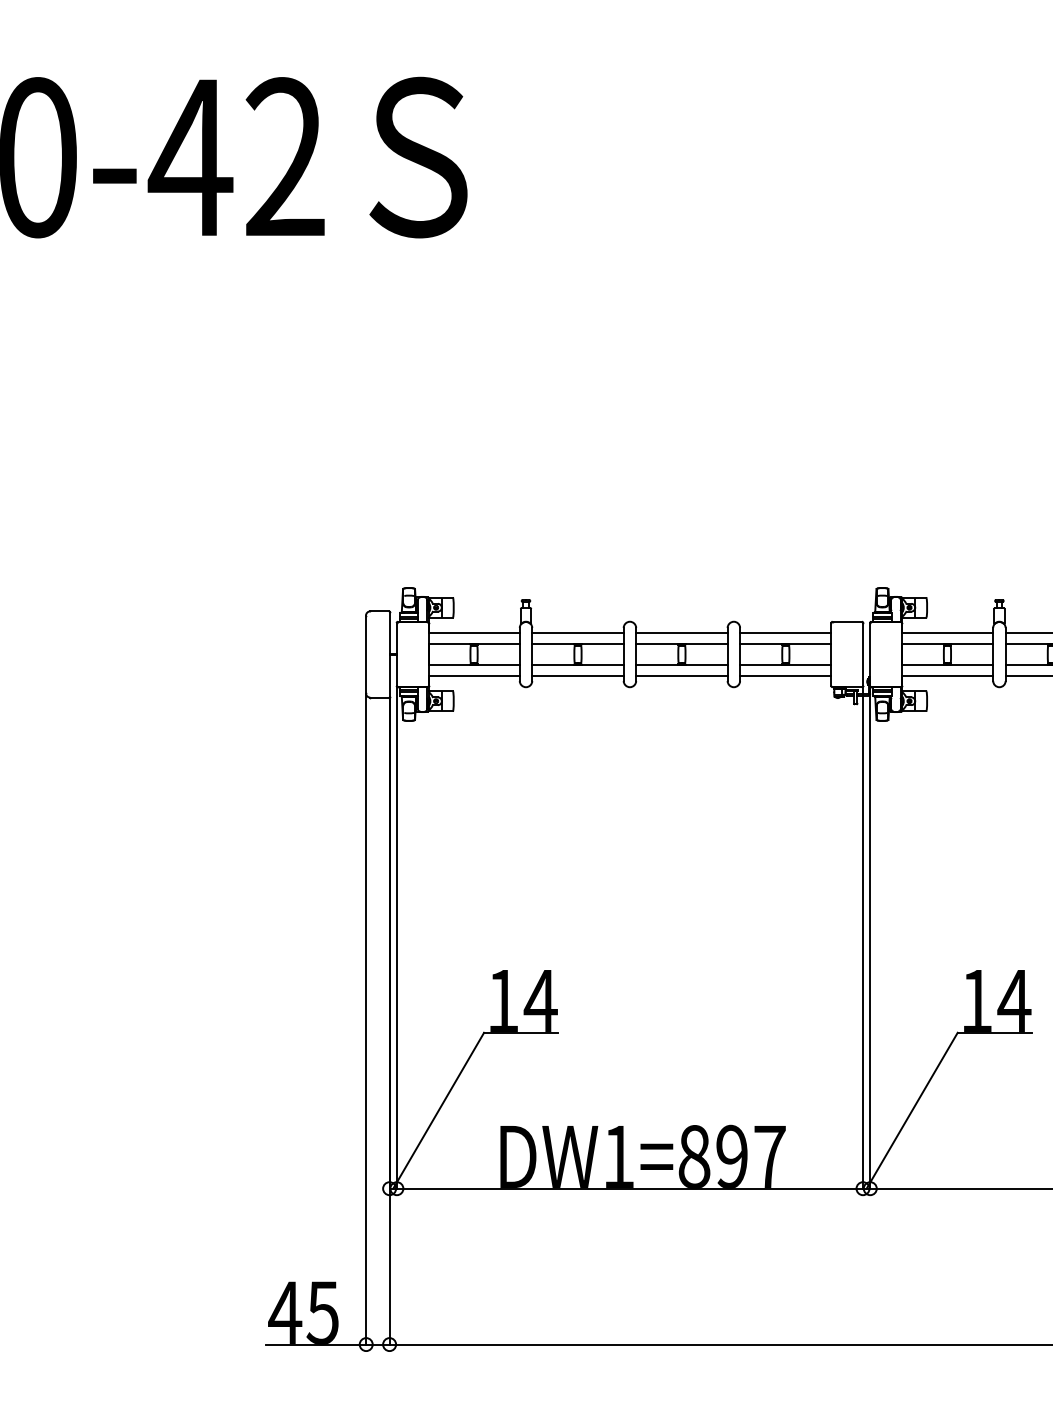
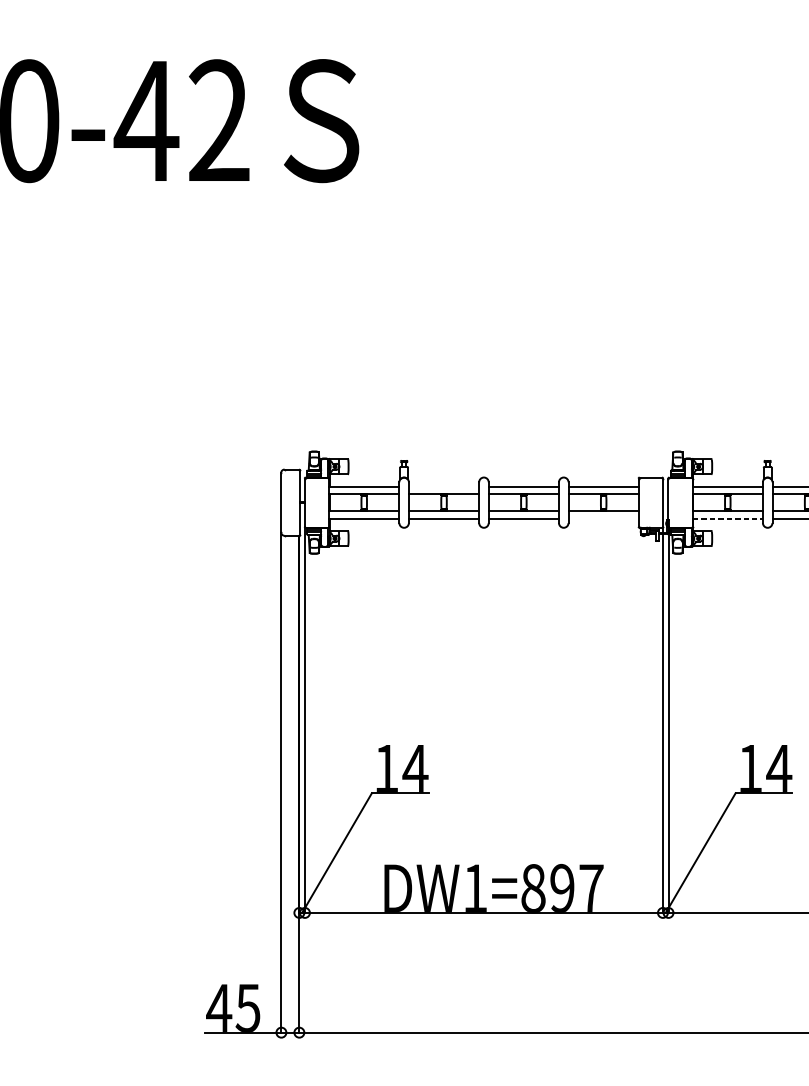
line: (577, 633) -> (443, 486), removed
line: (785, 675) -> (603, 518), removed
line: (947, 675) -> (727, 518), solid -> dashed

